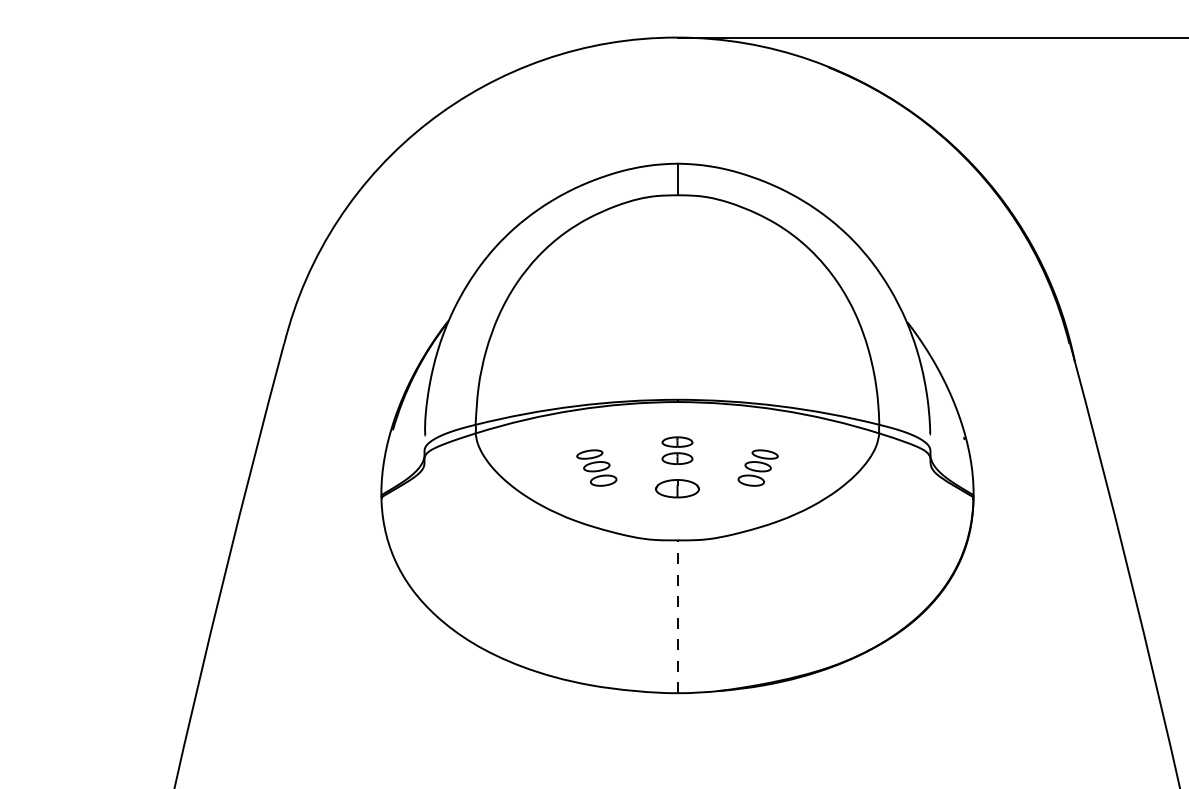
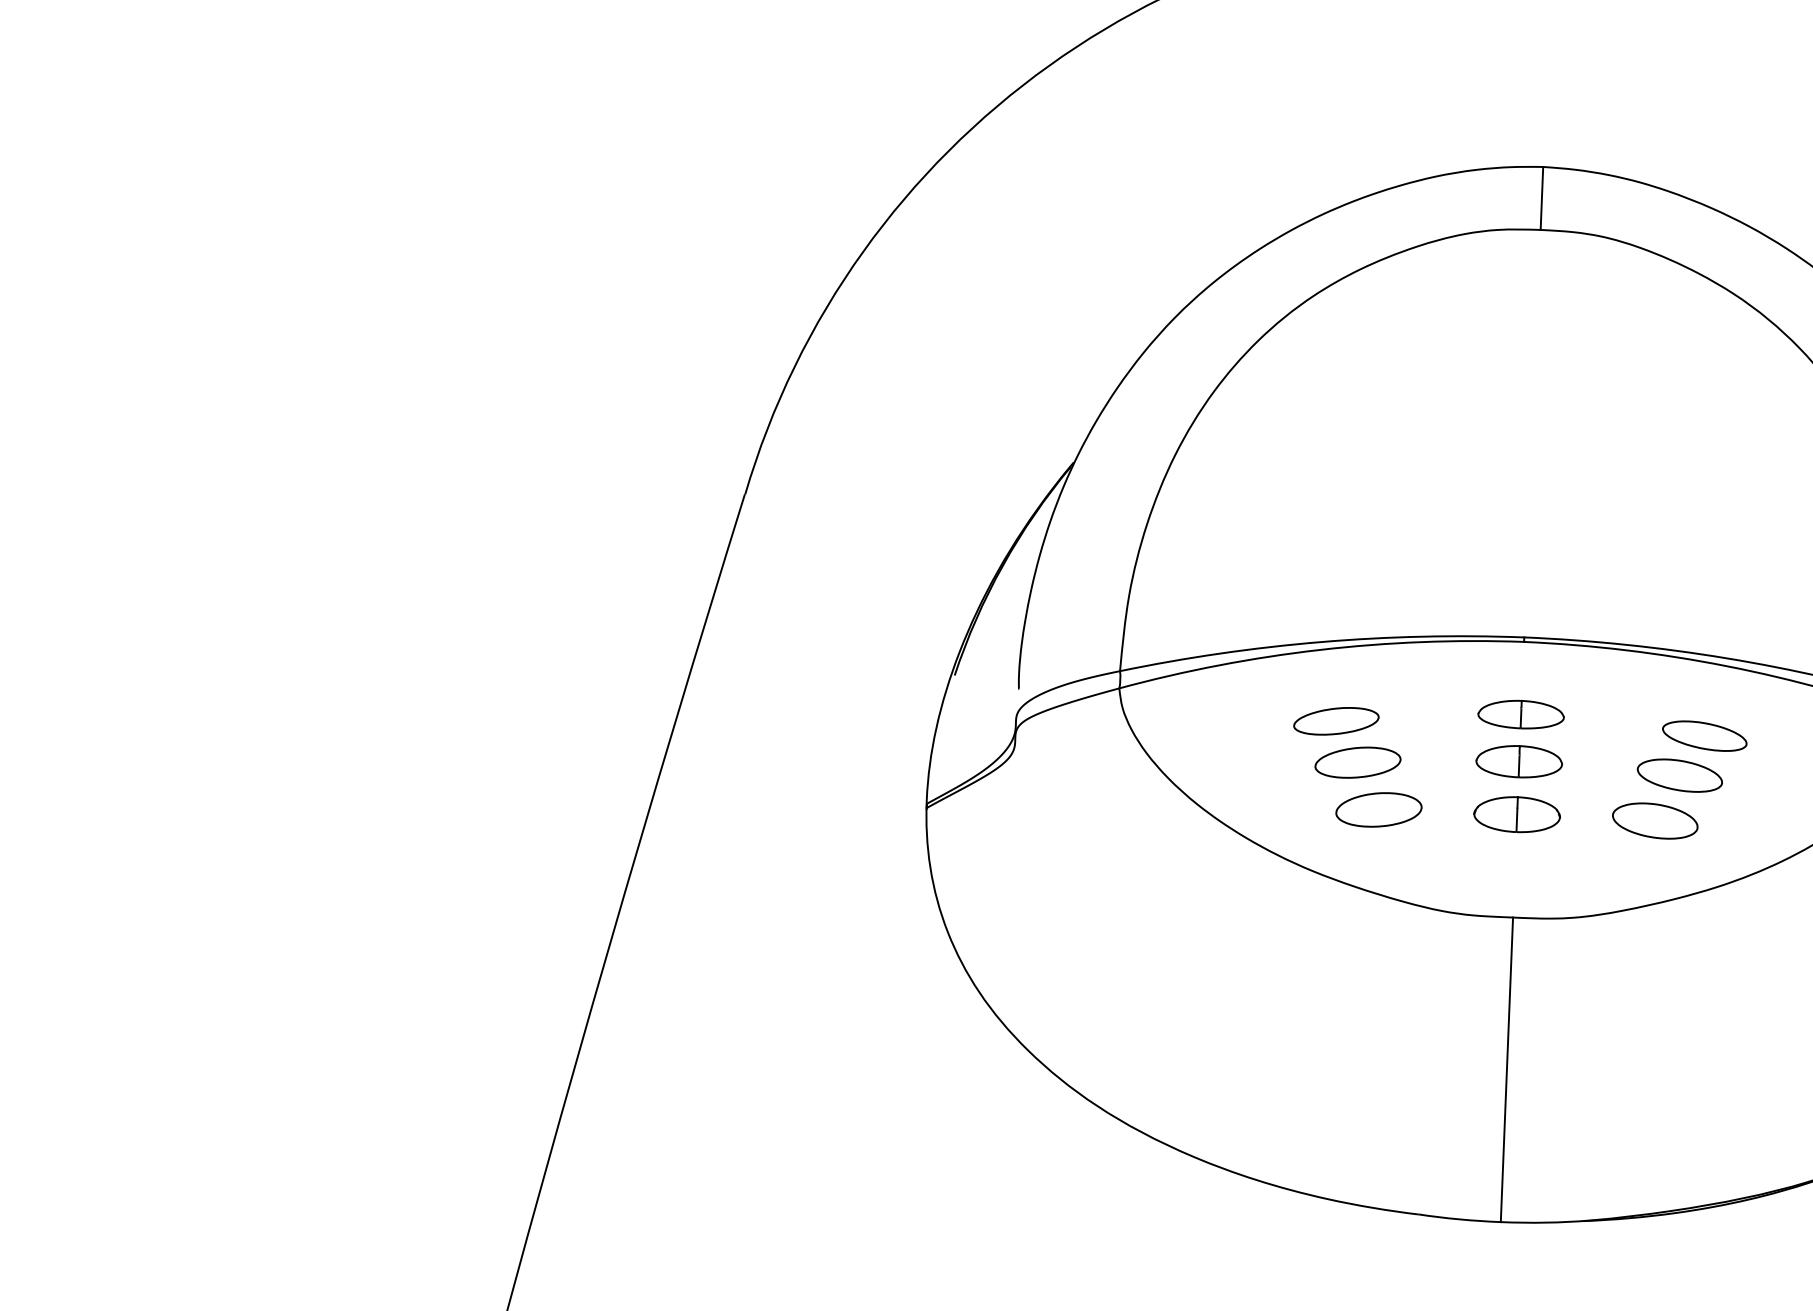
part: (677, 450) -> (1520, 738), size x1.43
part: (596, 467) -> (1357, 765), size x1.67
part: (757, 467) -> (1678, 778), size x1.67
line: (677, 616) -> (1506, 1069), dashed -> solid

